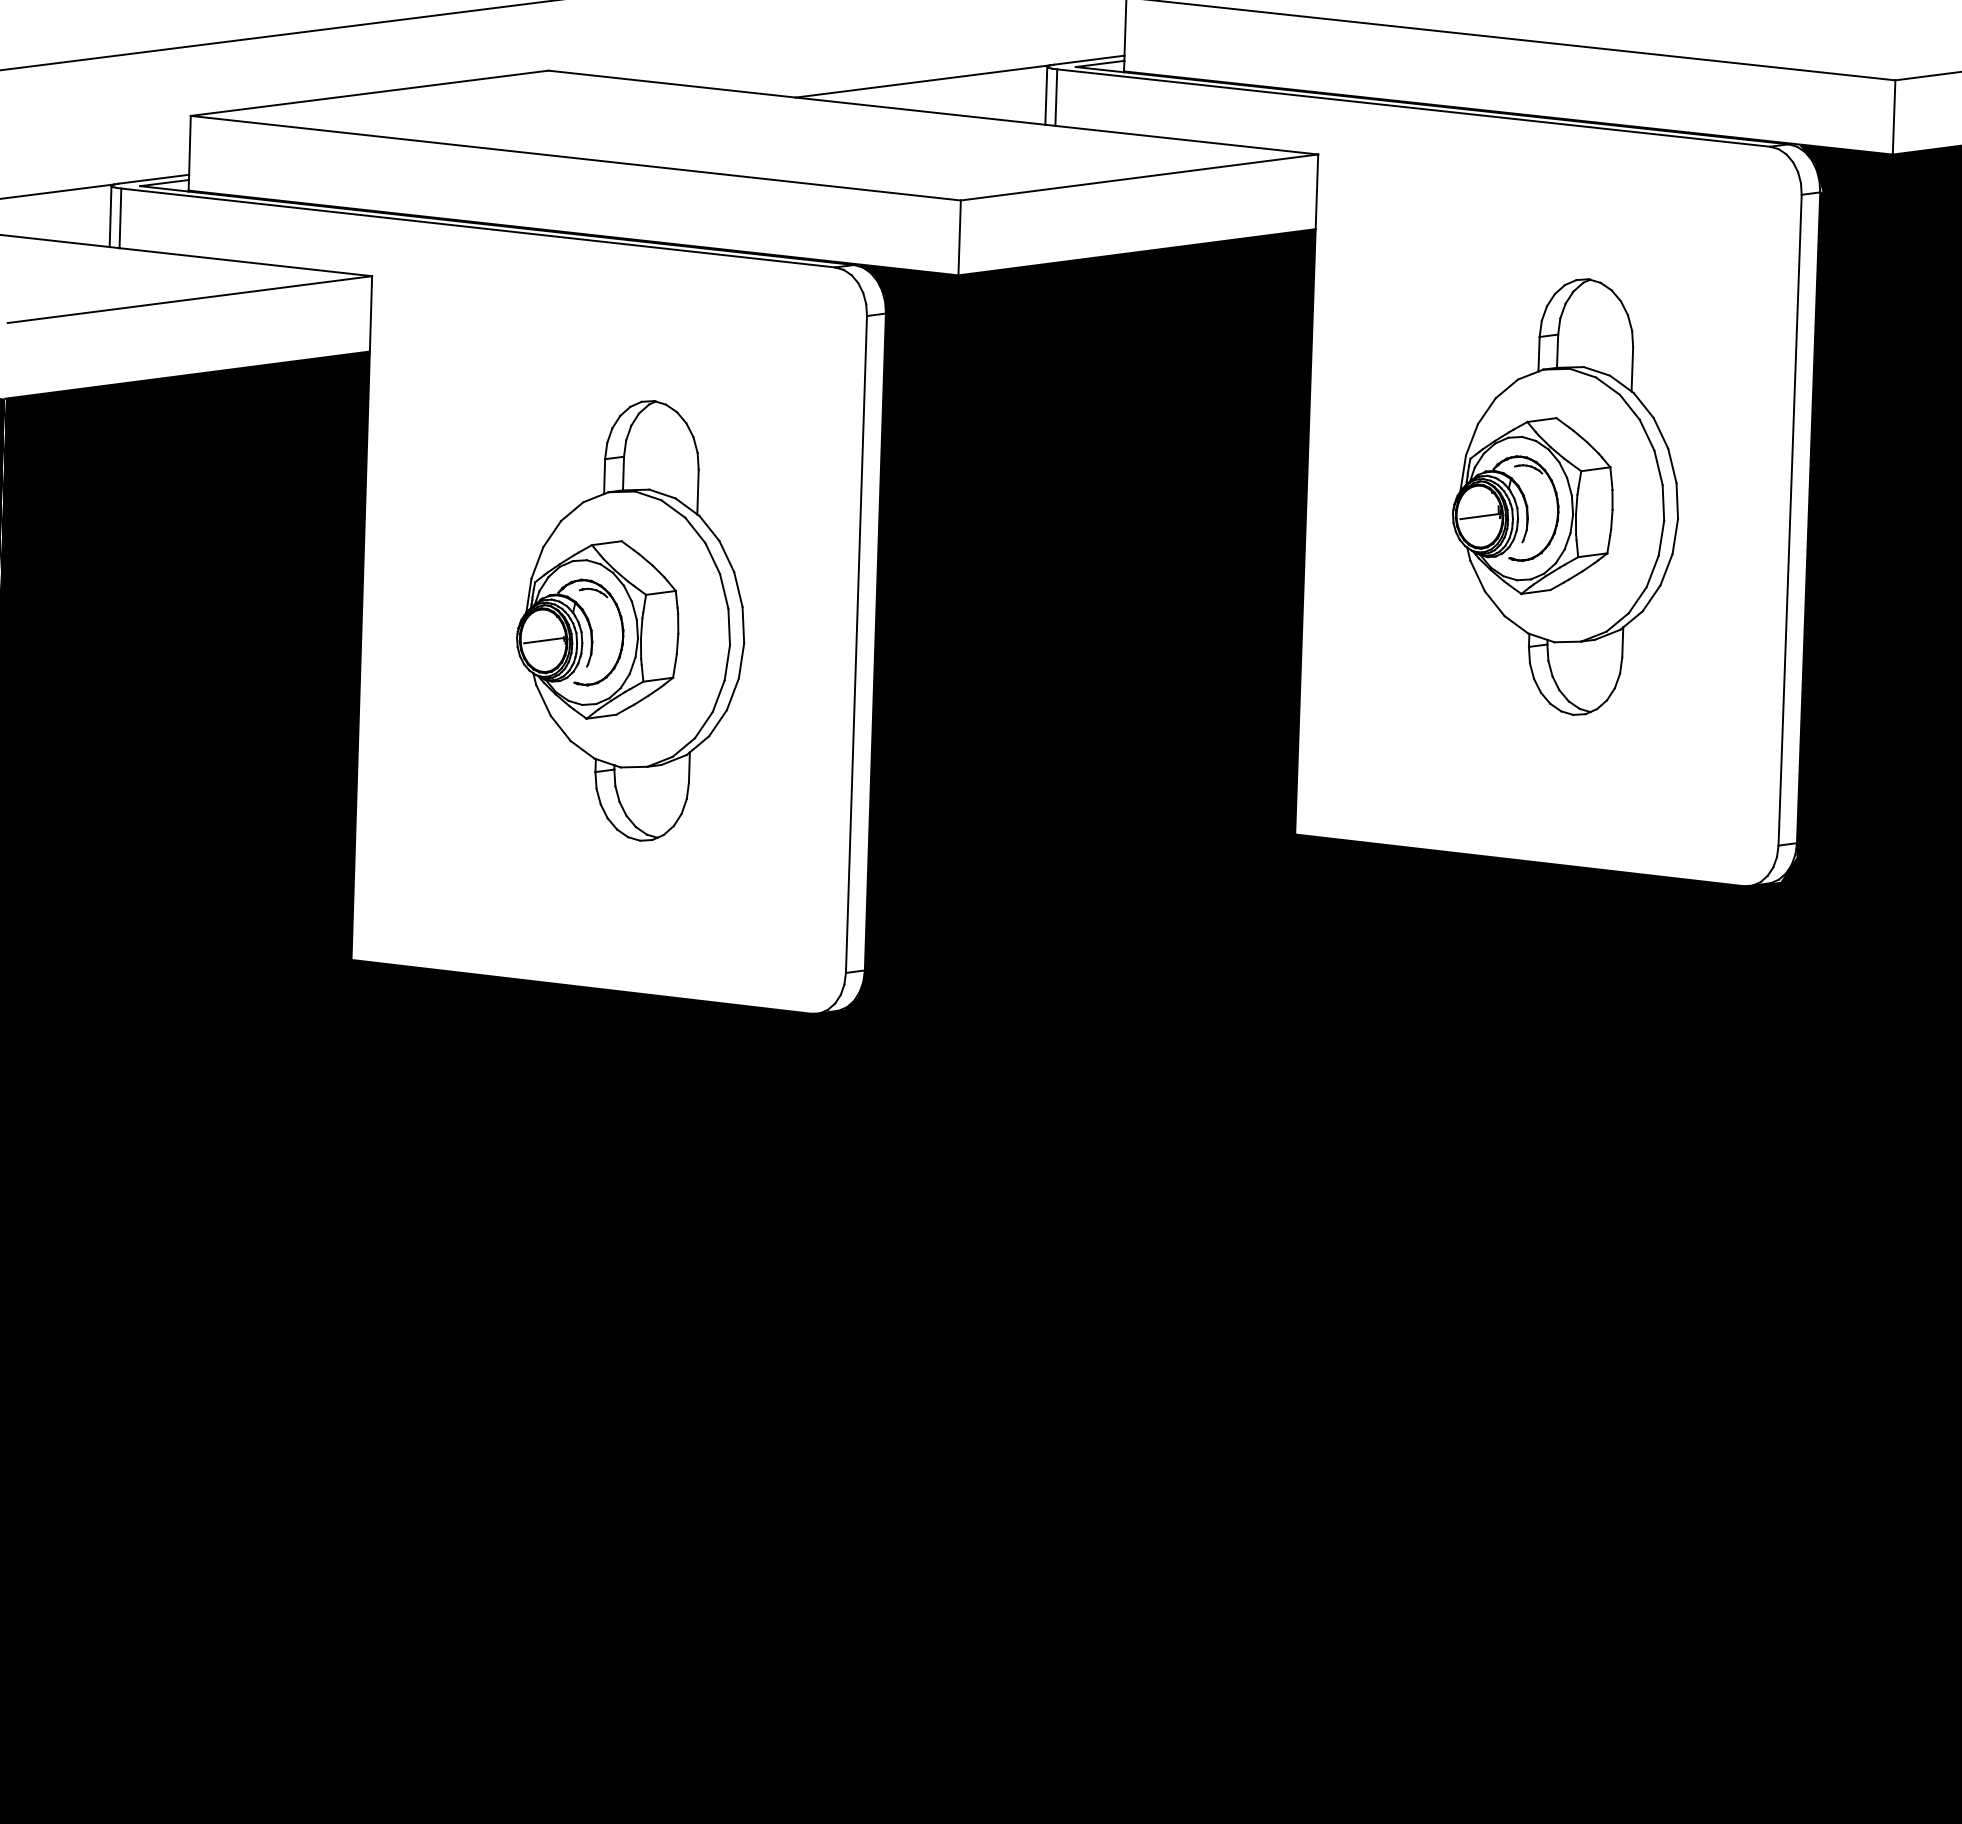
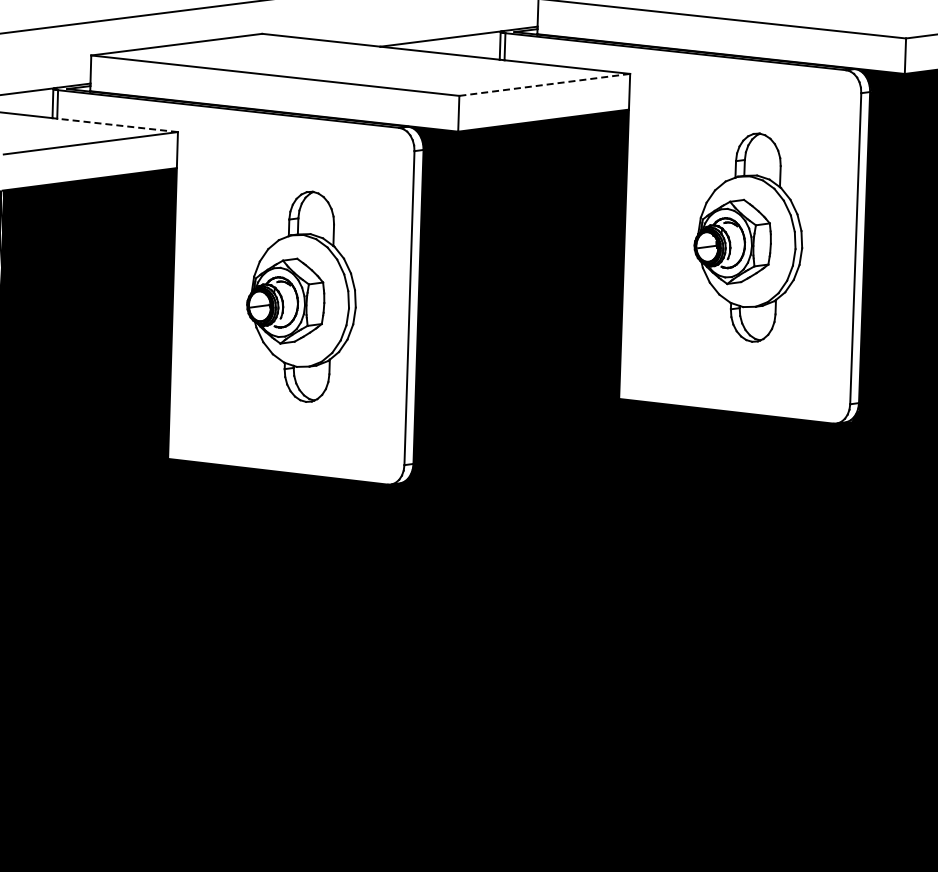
line: (1141, 176) -> (545, 84), solid -> dashed
line: (245, 262) -> (117, 125), solid -> dashed

